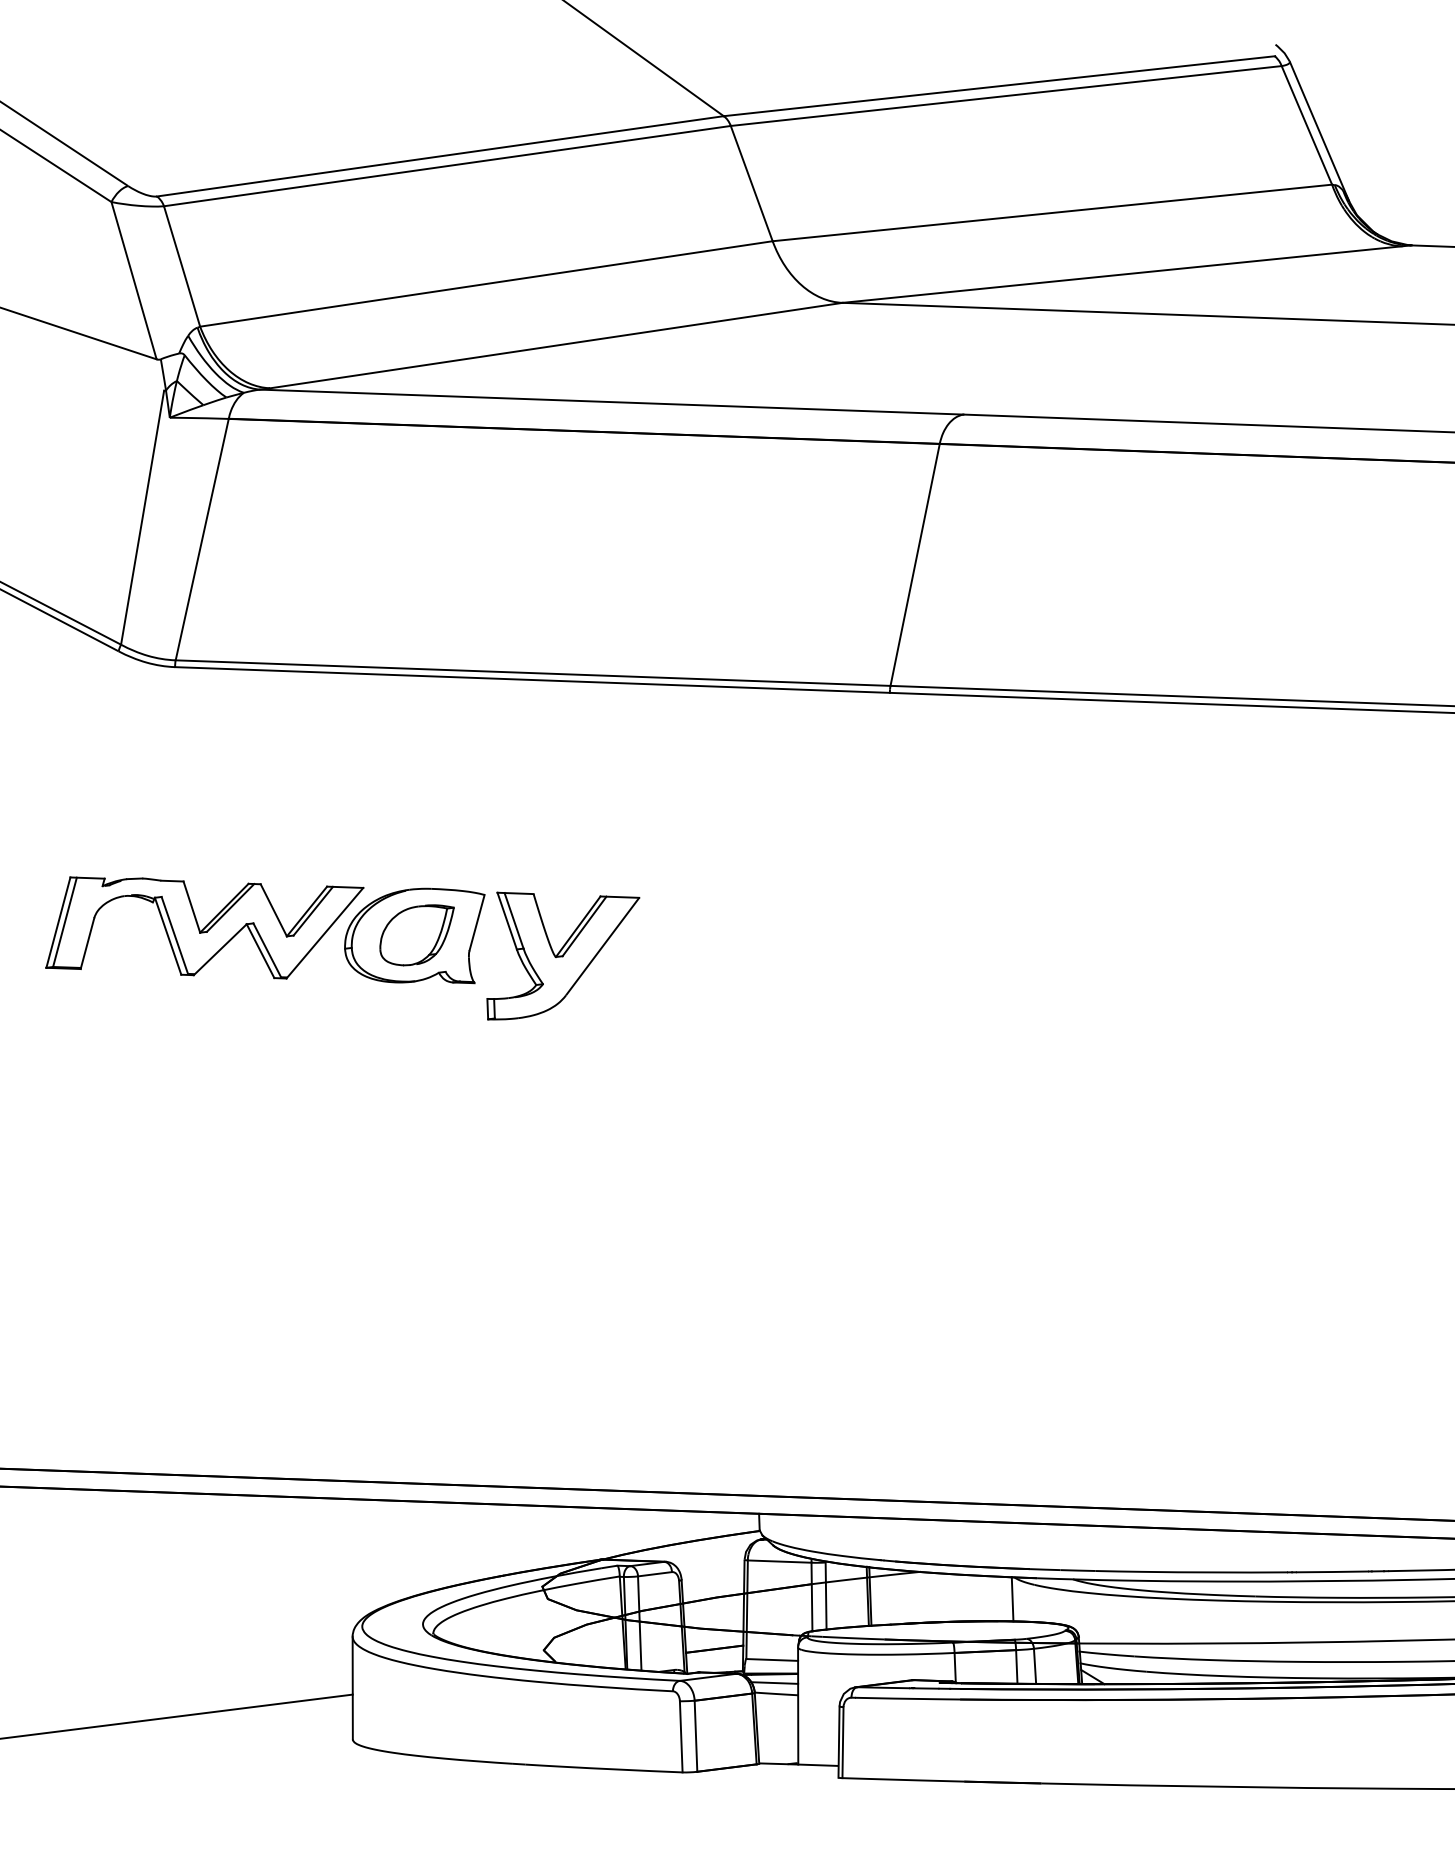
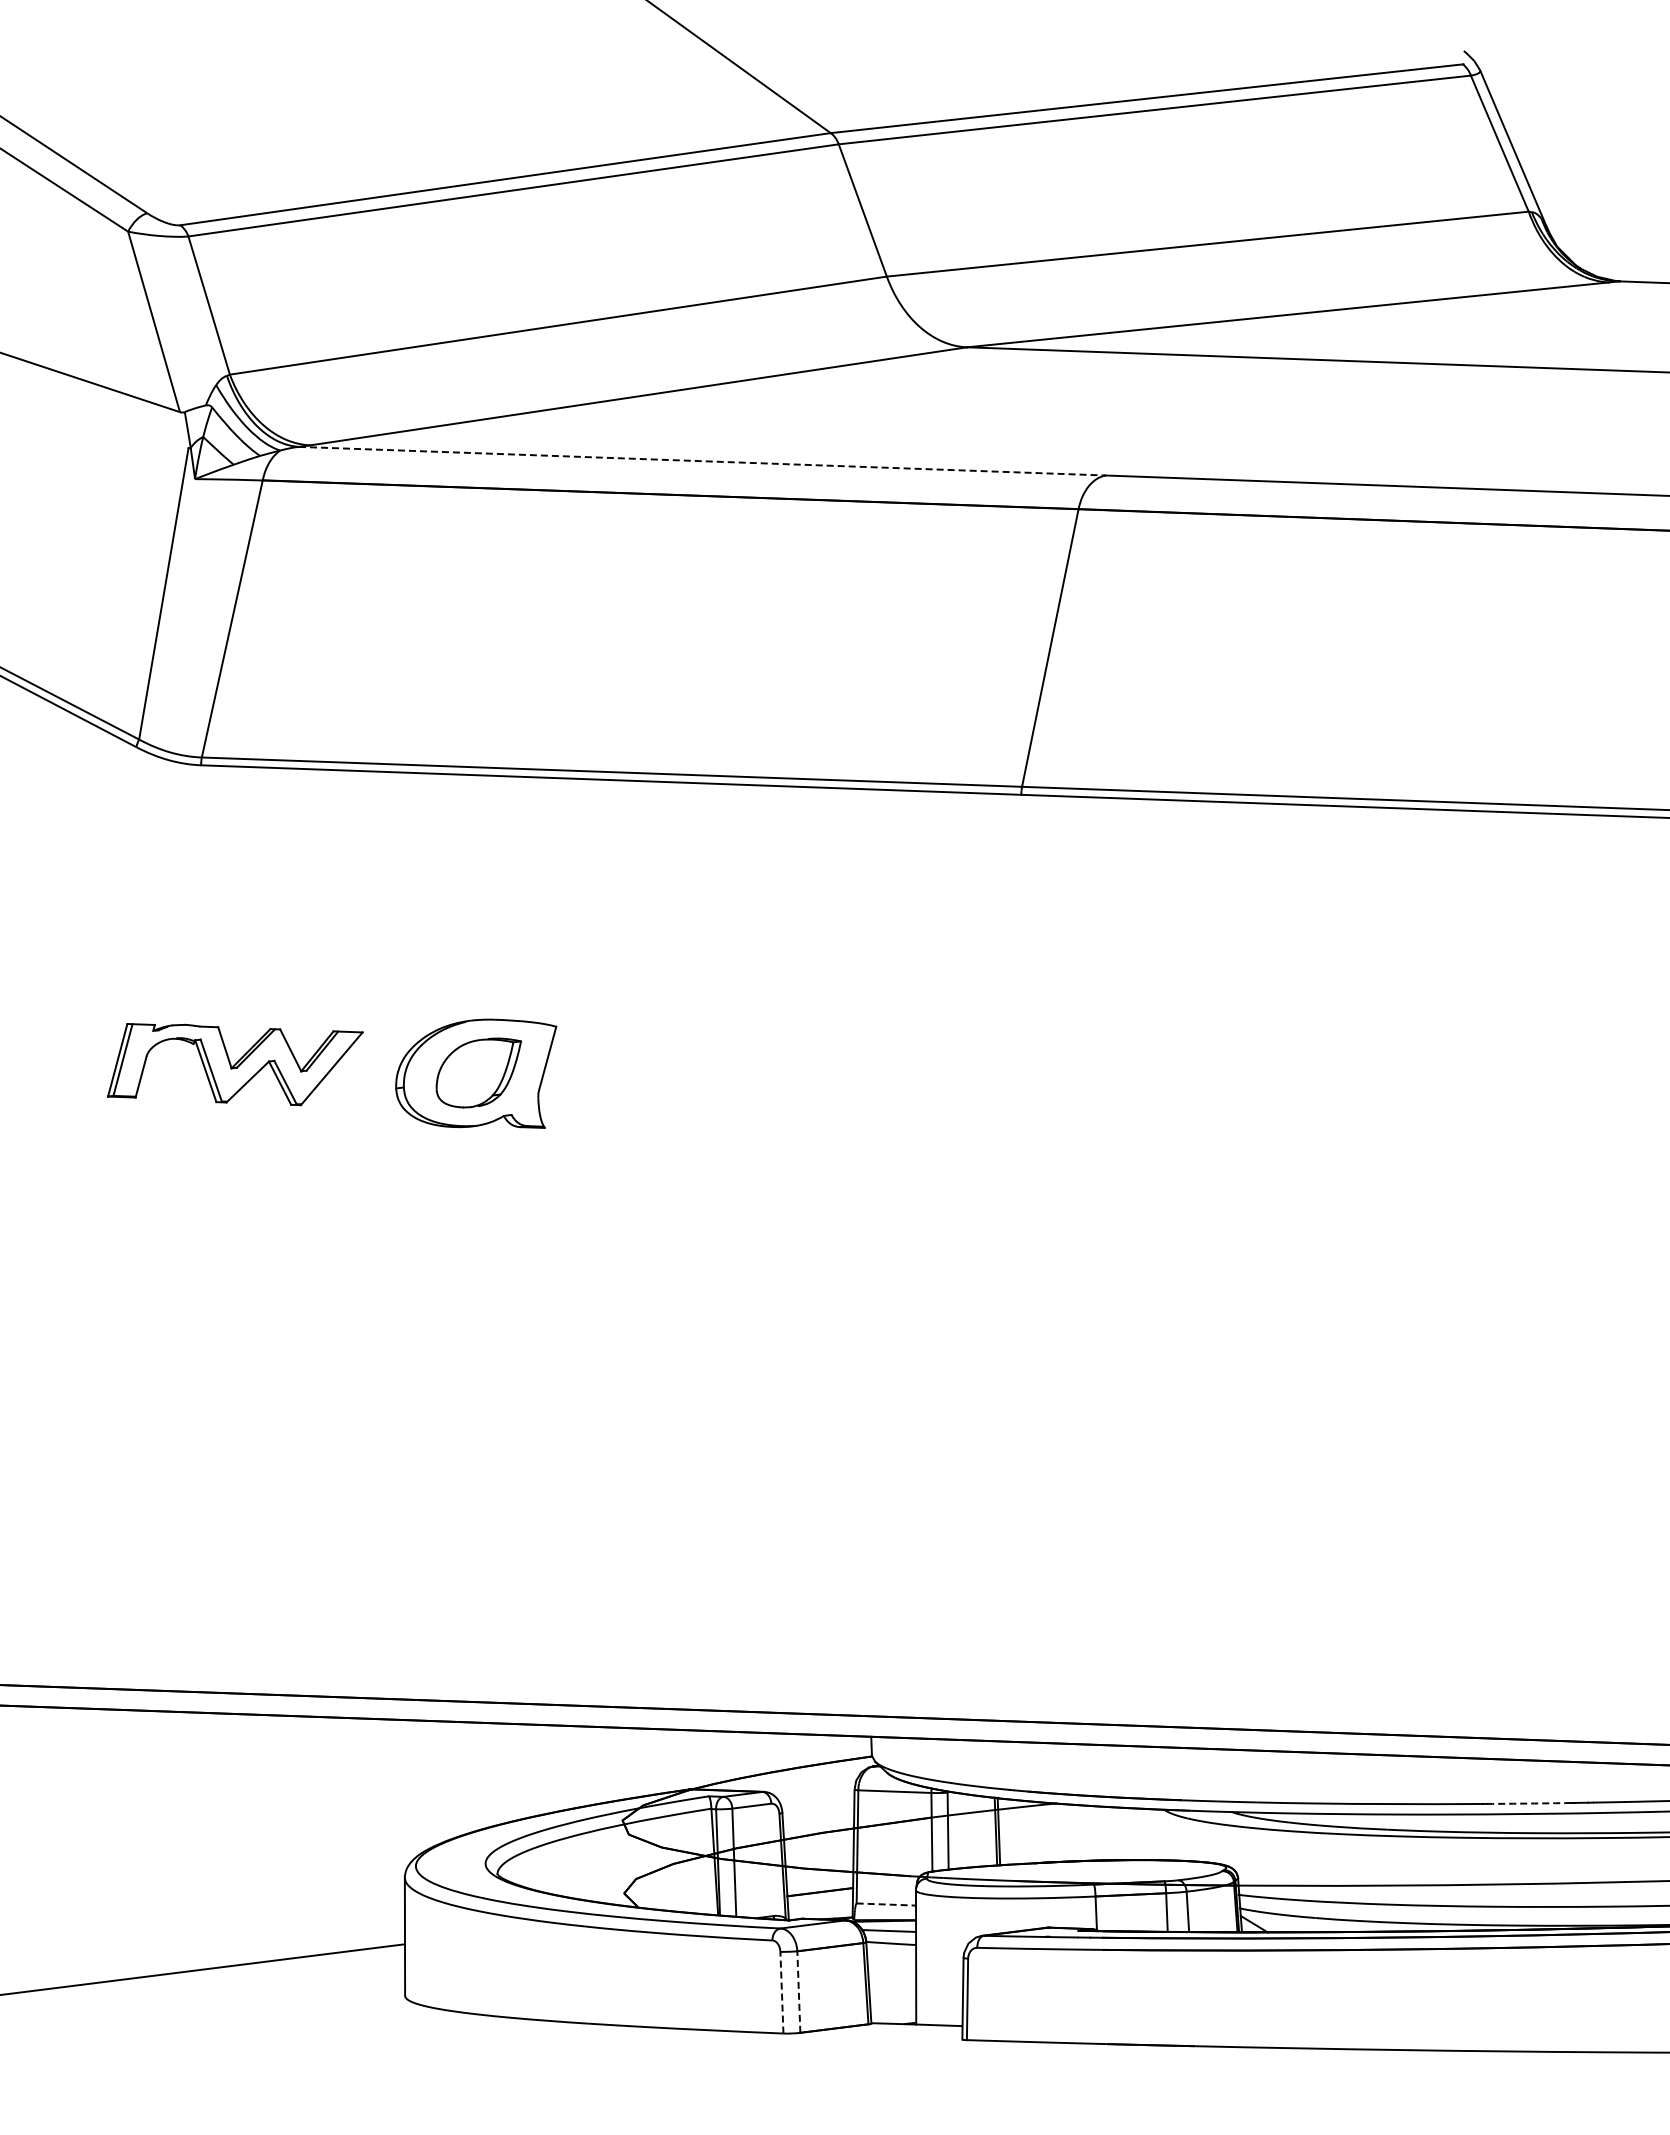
line: (612, 402) -> (702, 461), solid -> dashed
part: (205, 927) -> (235, 1064), size x0.7
part: (563, 955) -> (646, 1096), removed
arc: (1332, 1571) -> (1529, 1803), solid -> dashed
line: (1012, 1598) -> (1162, 1834), removed
line: (772, 1659) -> (886, 1904), solid -> dashed
line: (680, 1736) -> (781, 1992), solid -> dashed
line: (695, 1736) -> (798, 1992), solid -> dashed

